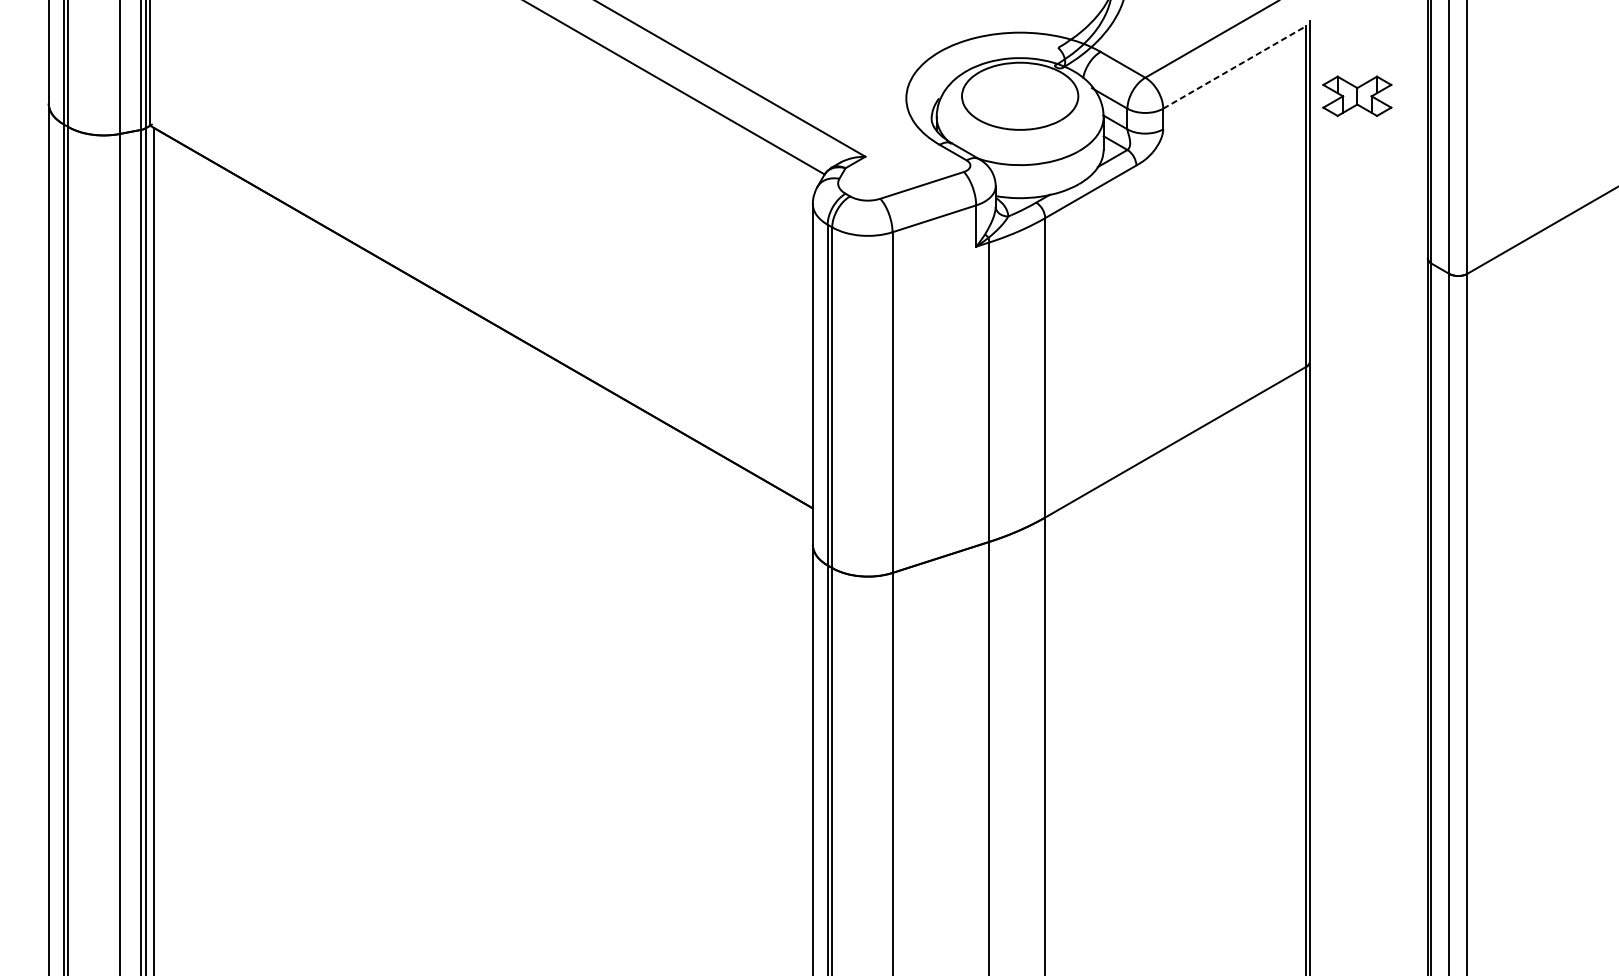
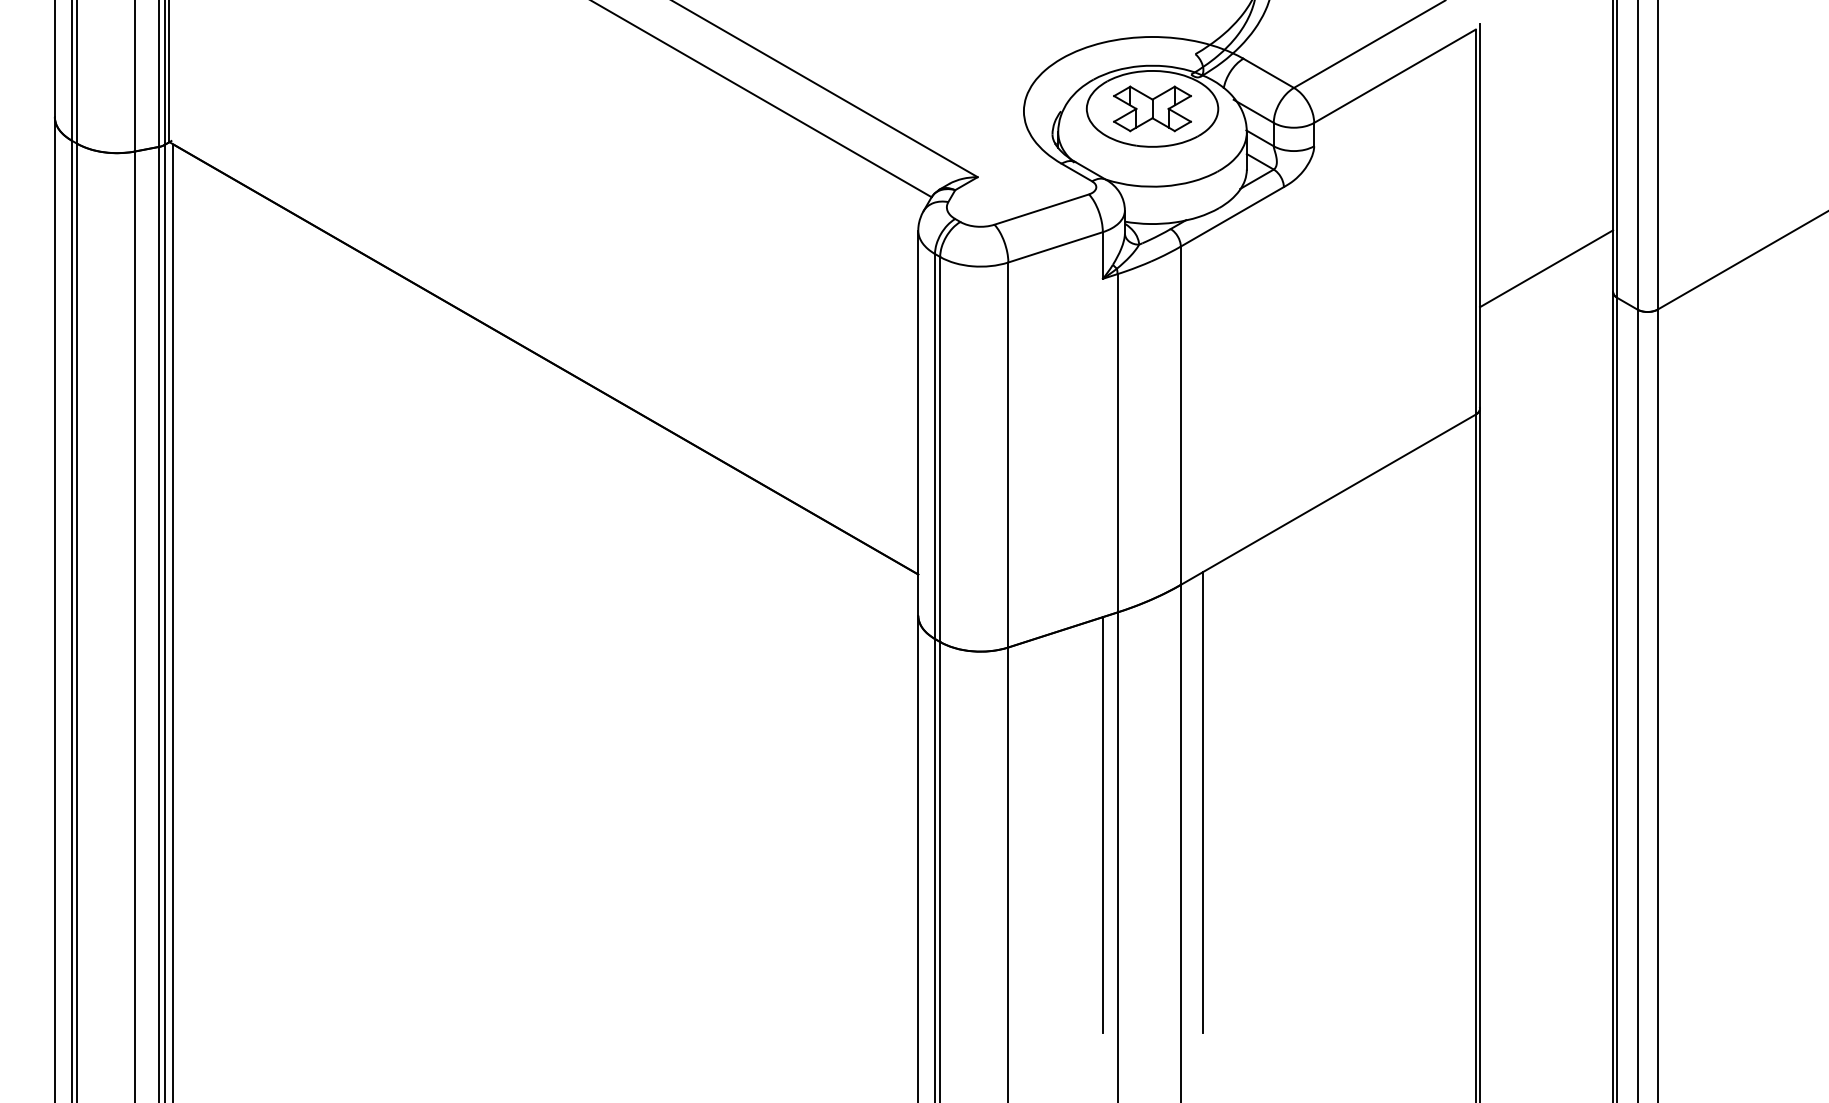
line: (1235, 66) -> (1395, 75), dashed -> solid
part: (1357, 95) -> (1152, 108), moved
line: (1368, 237) -> (1546, 268), added
line: (1064, 710) -> (1202, 802), added
line: (975, 729) -> (1102, 824), added

